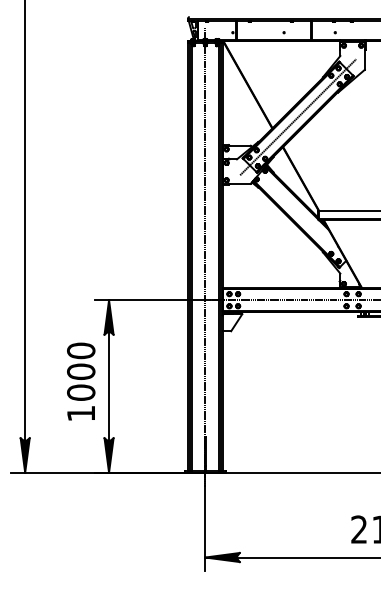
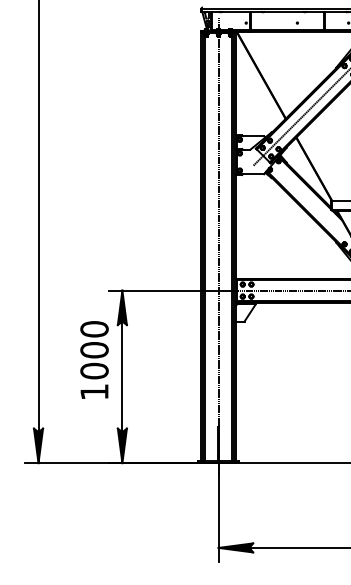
text: (81, 381) -> (94, 359), moved

